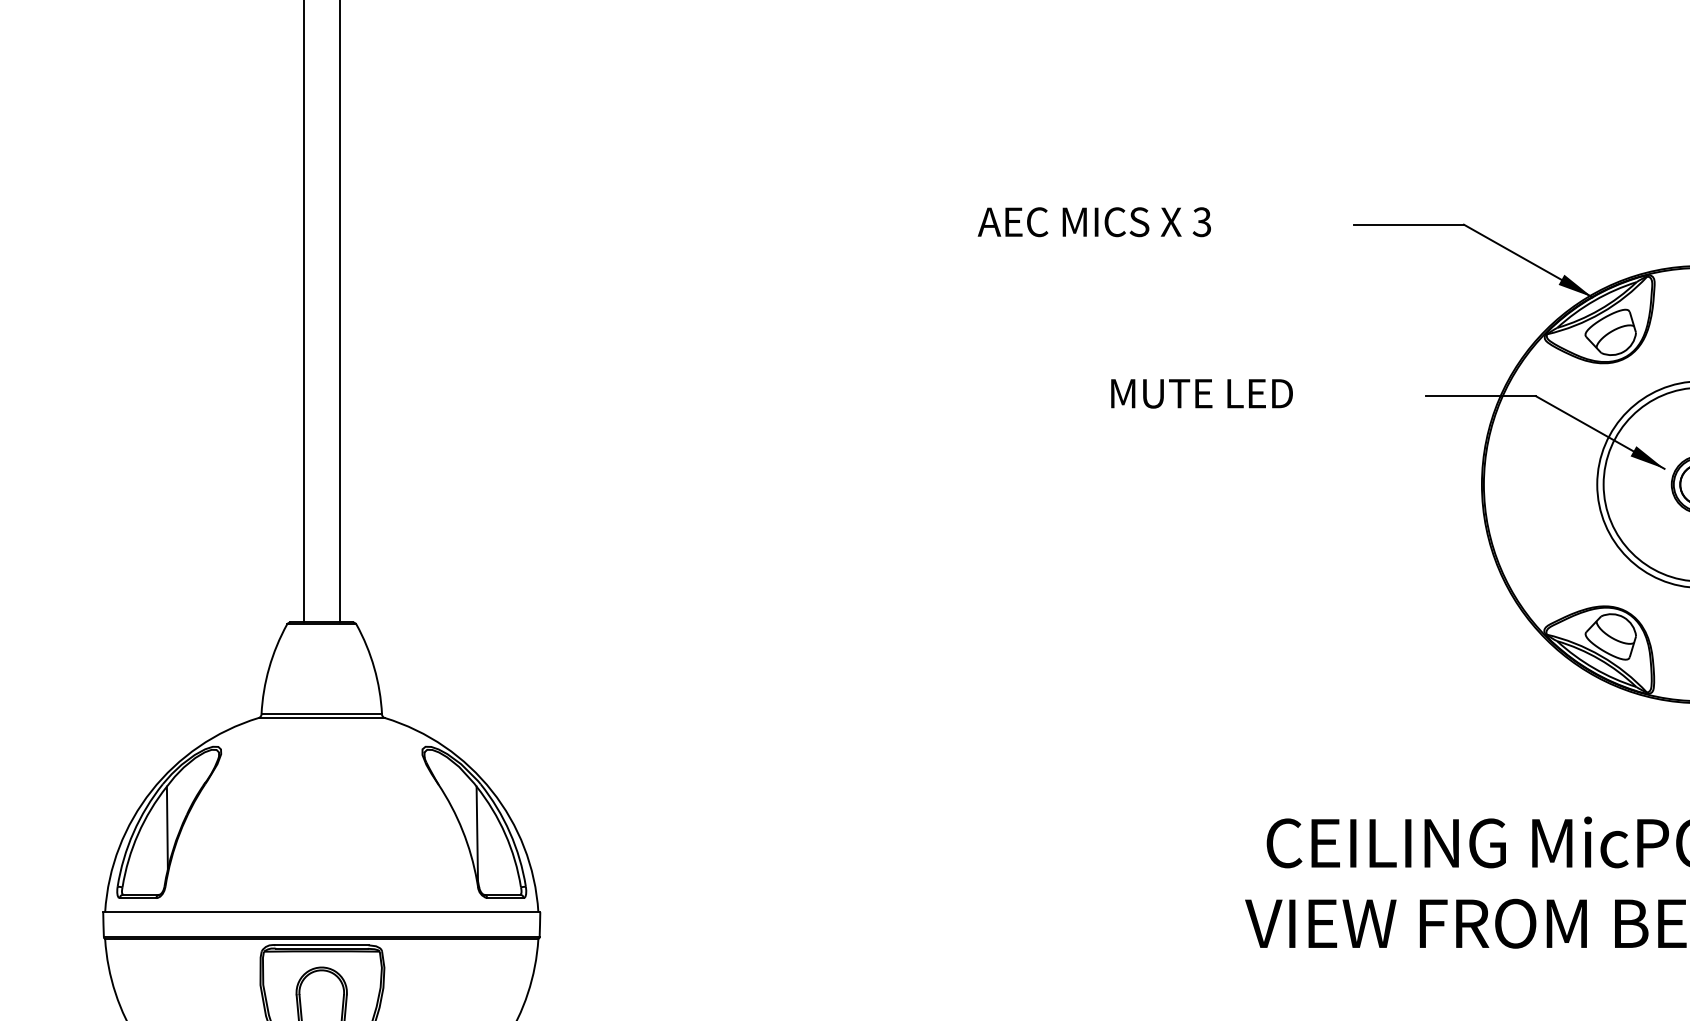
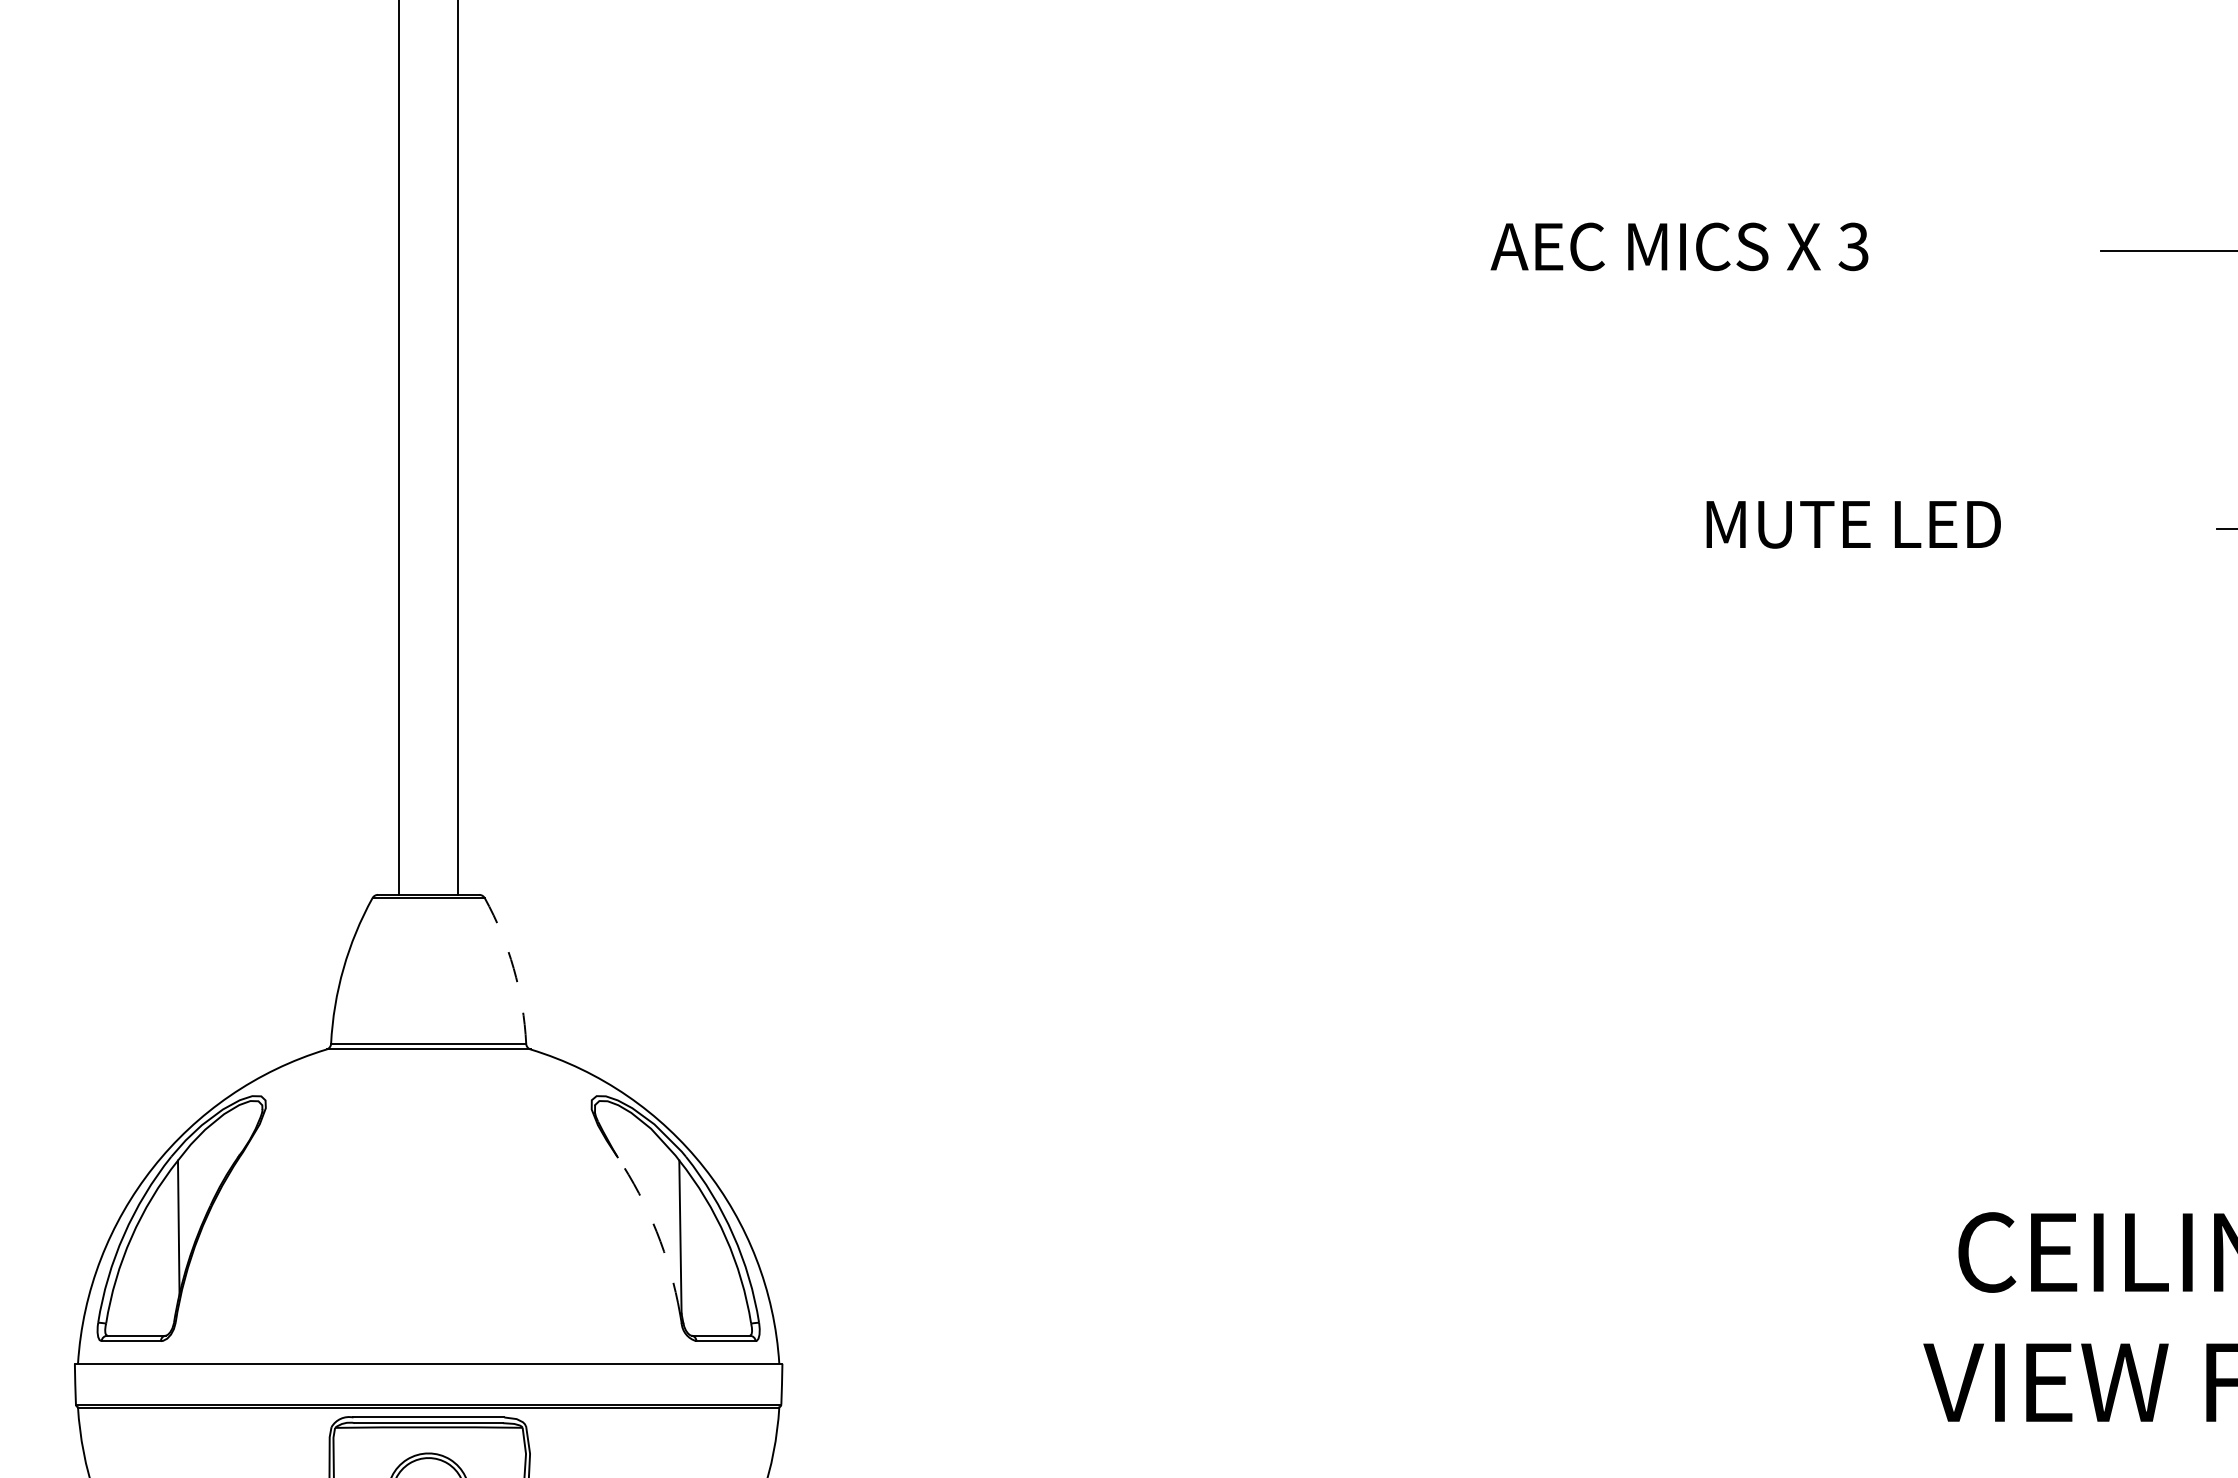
arc: (374, 668) -> (514, 969), solid -> dashed
arc: (462, 830) -> (656, 1231), solid -> dashed

